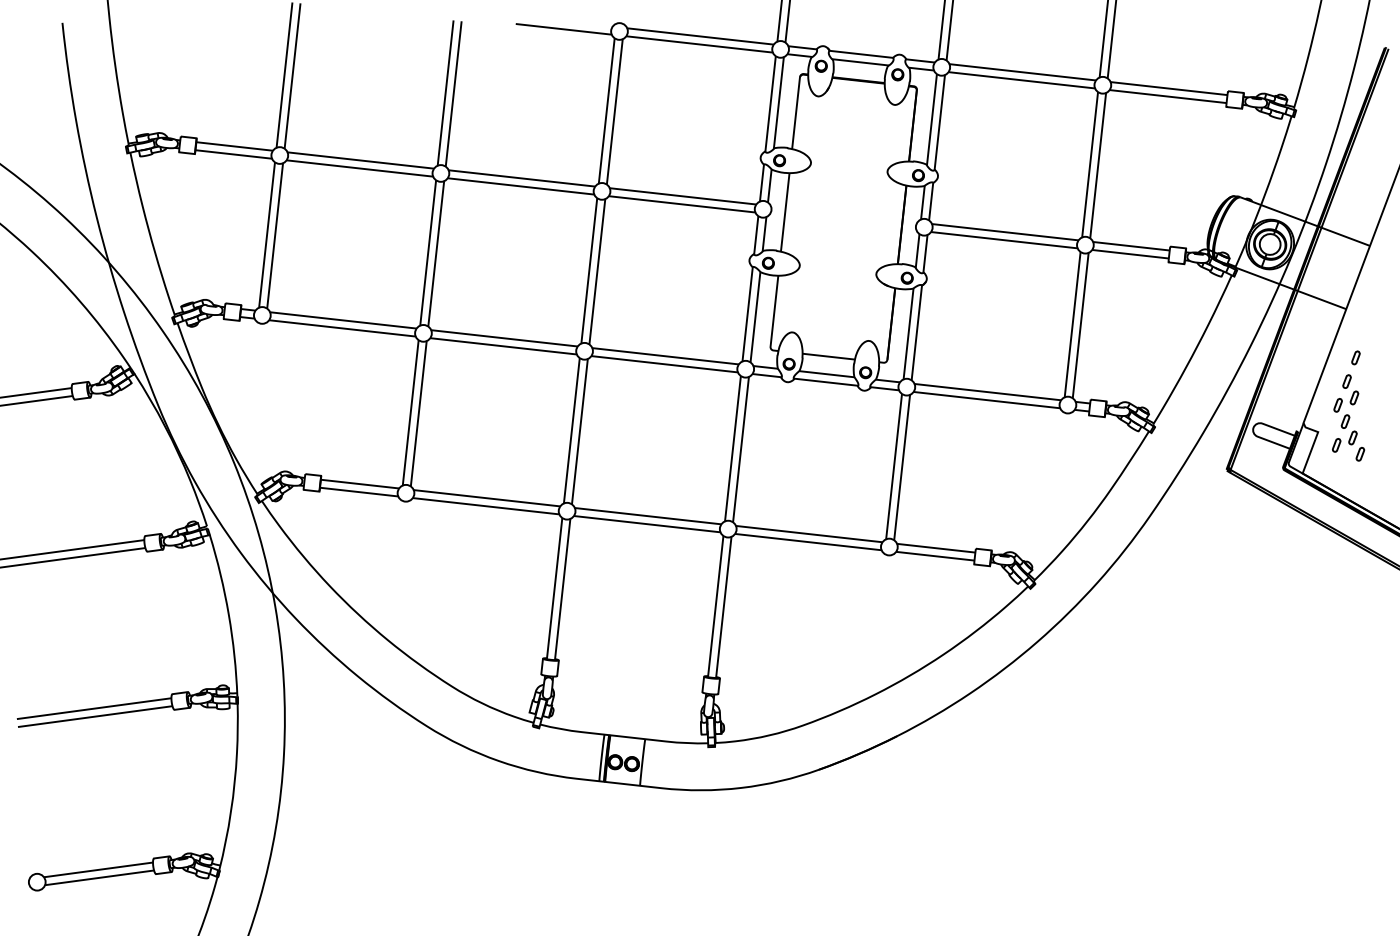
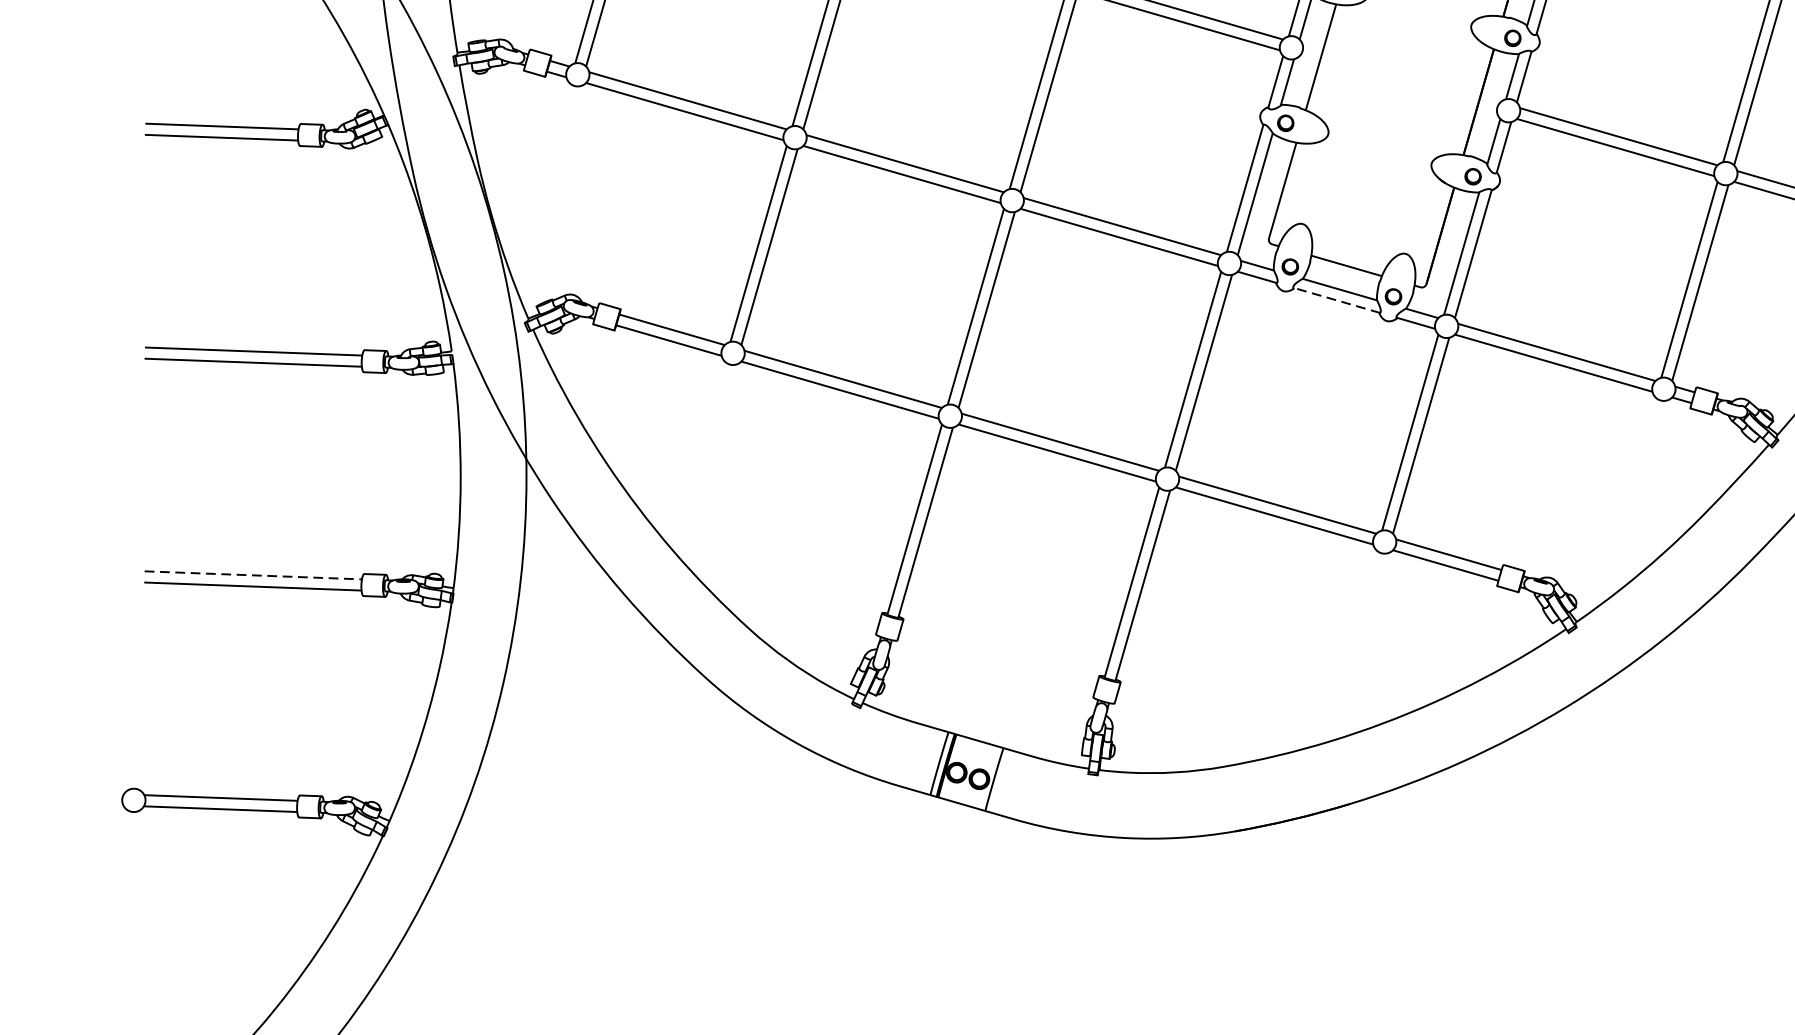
line: (825, 382) -> (1335, 300), solid -> dashed
line: (94, 708) -> (253, 575), solid -> dashed

